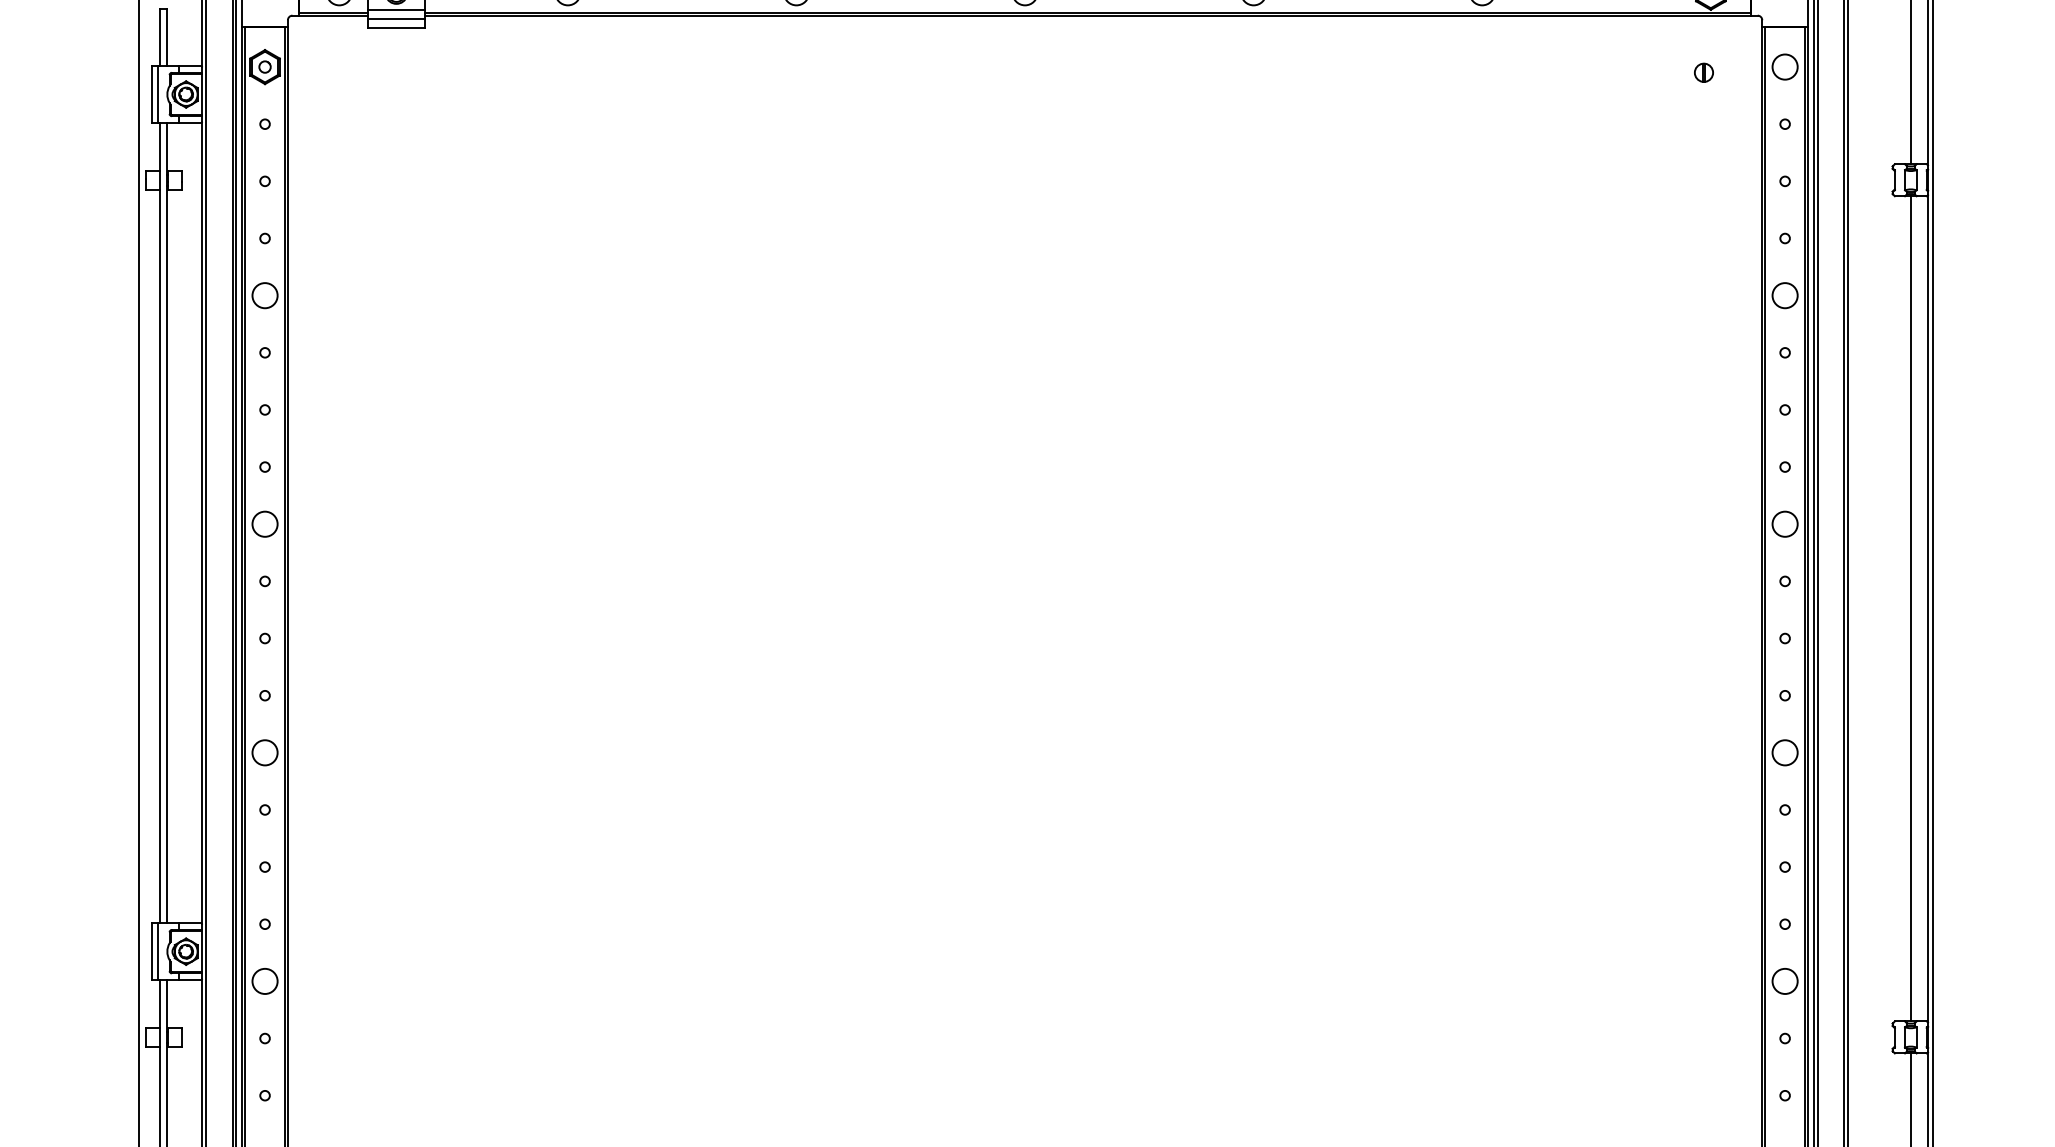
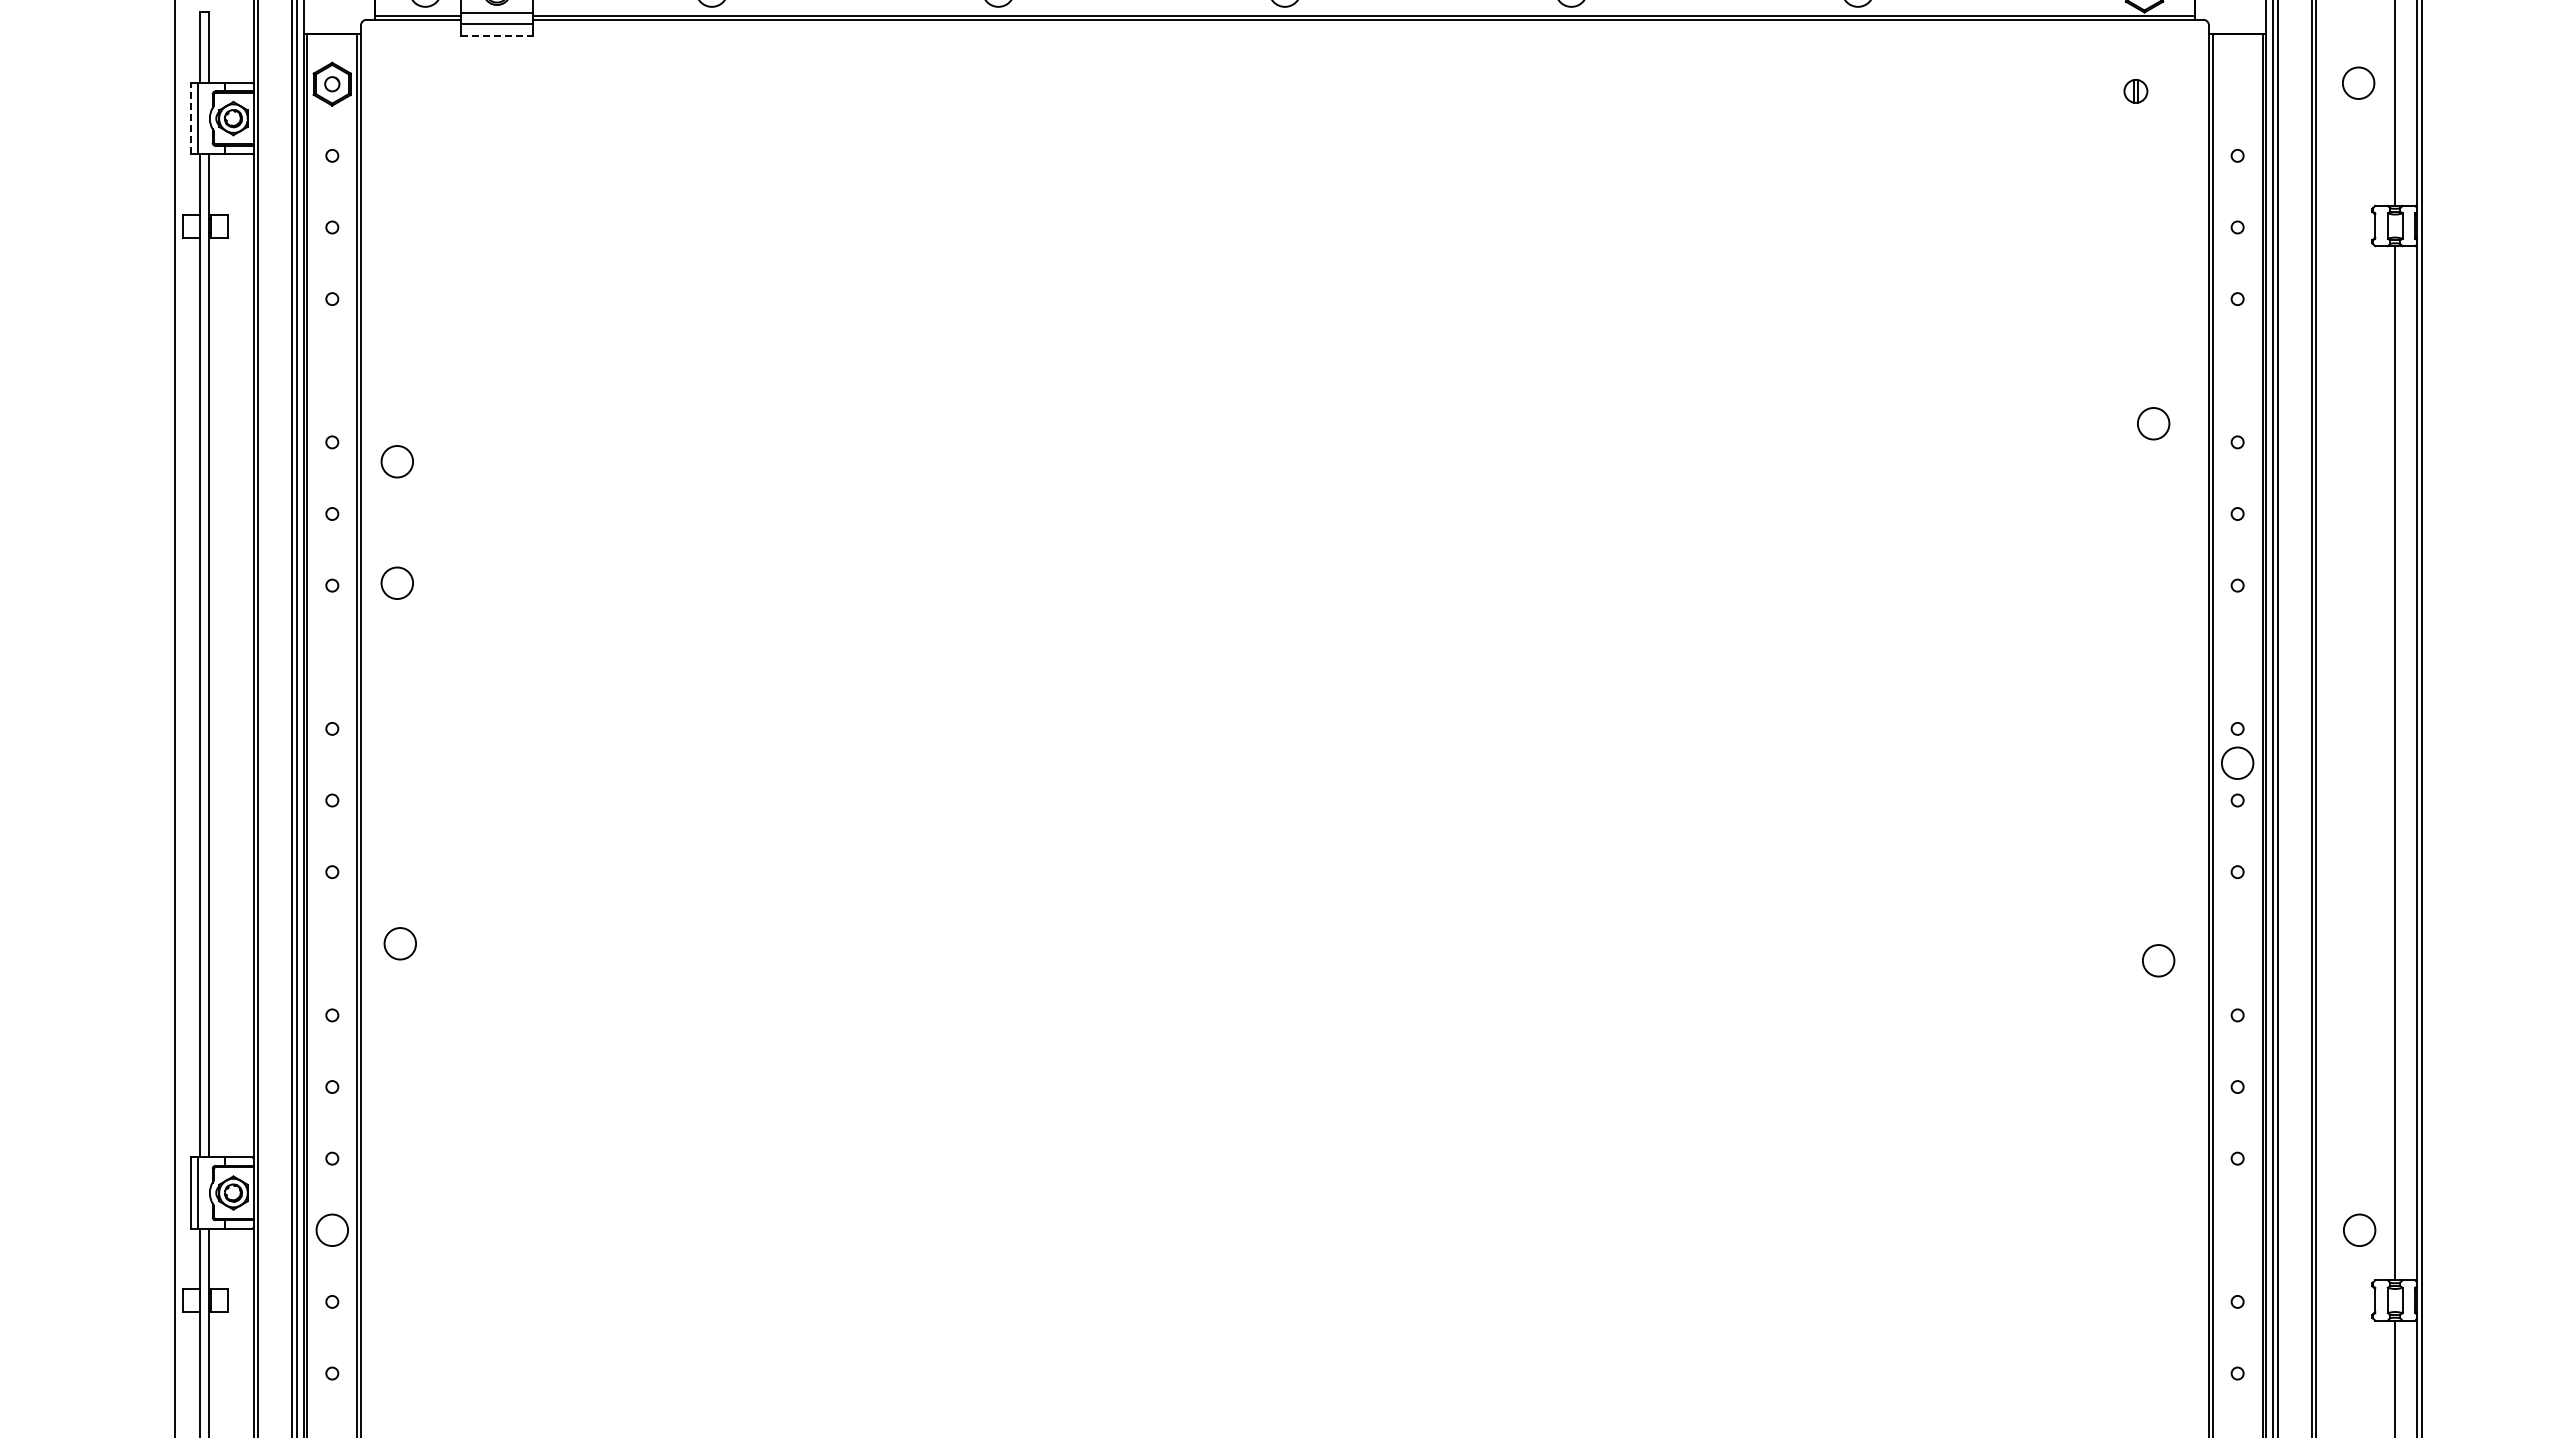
line: (396, 28) -> (497, 35), solid -> dashed
circle: (1785, 66) -> (2358, 82), moved
line: (151, 94) -> (190, 118), solid -> dashed
circle: (264, 295) -> (396, 461), moved
circle: (1785, 295) -> (2153, 423), moved
circle: (264, 523) -> (396, 582), moved
circle: (1785, 523) -> (2237, 762), moved
circle: (264, 752) -> (399, 943), moved
circle: (1785, 752) -> (2158, 960), moved
circle: (1785, 980) -> (2359, 1229), moved

